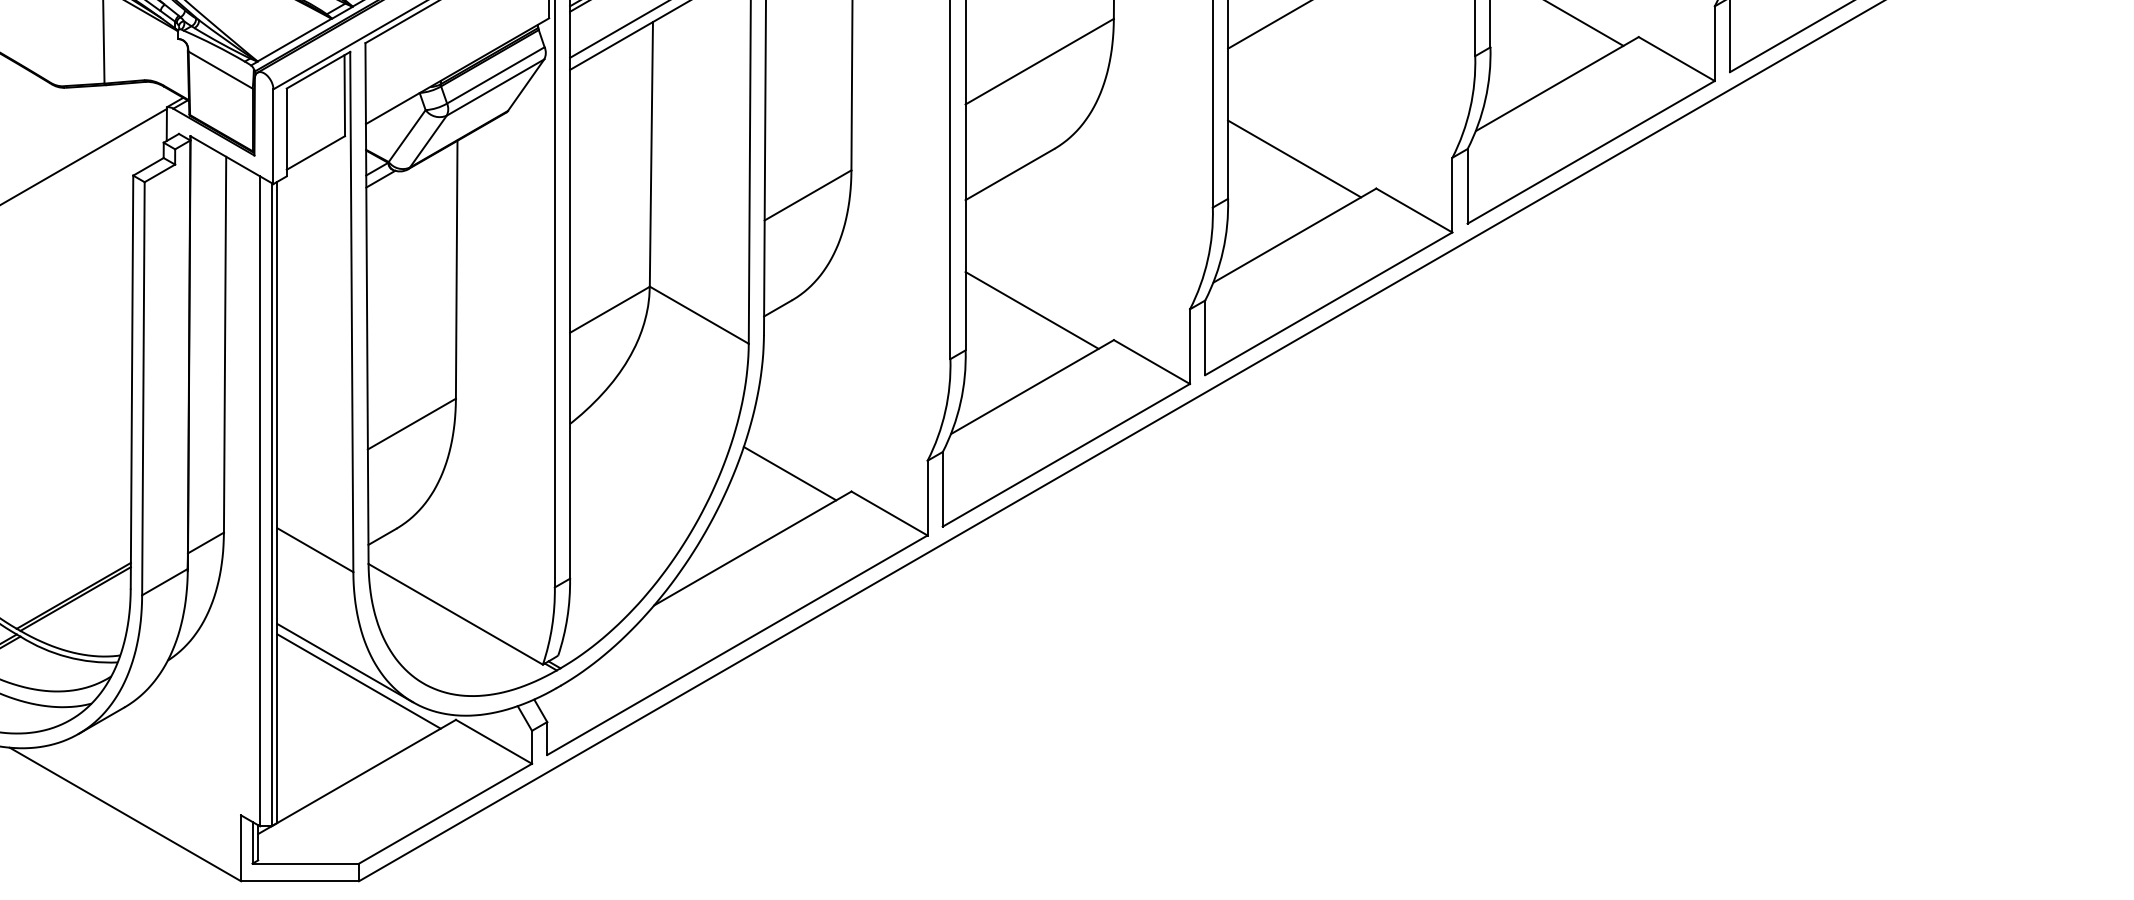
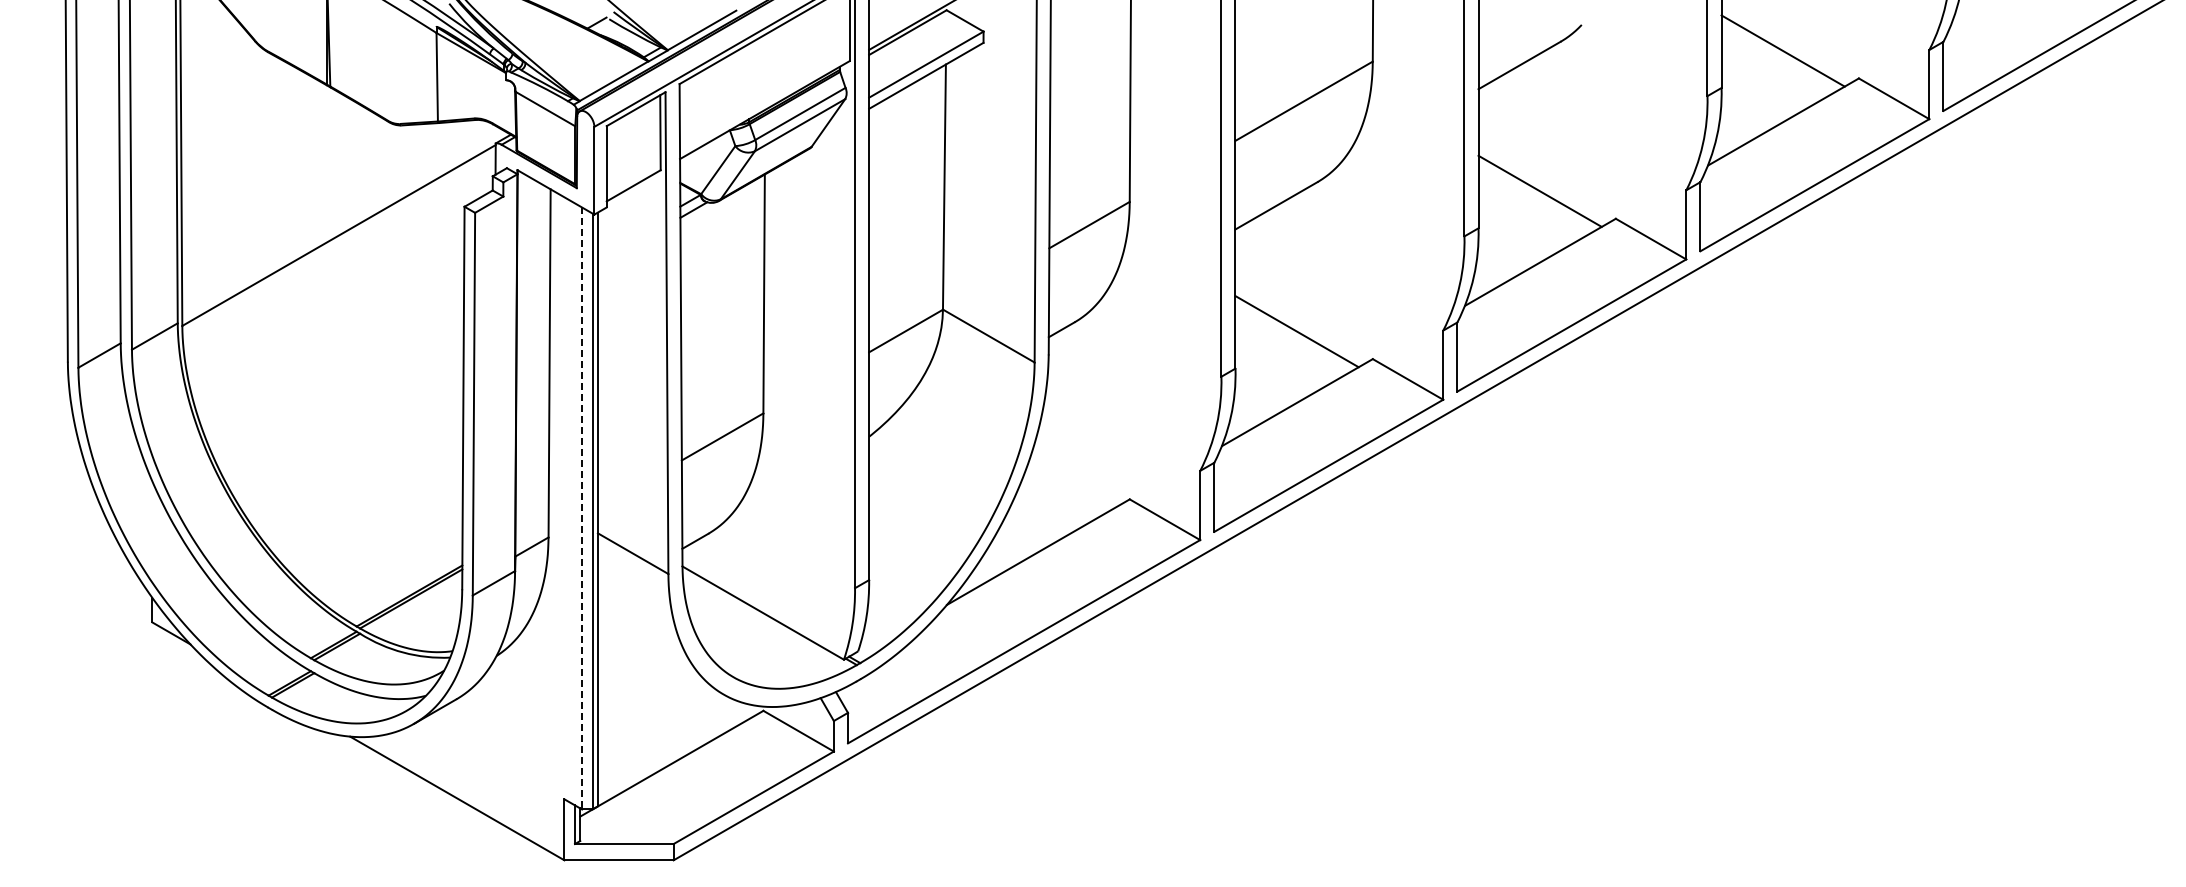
line: (789, 473) -> (1072, 482), removed
line: (260, 501) -> (582, 508), solid -> dashed
line: (344, 662) -> (660, 657), removed
line: (358, 681) -> (673, 675), removed

